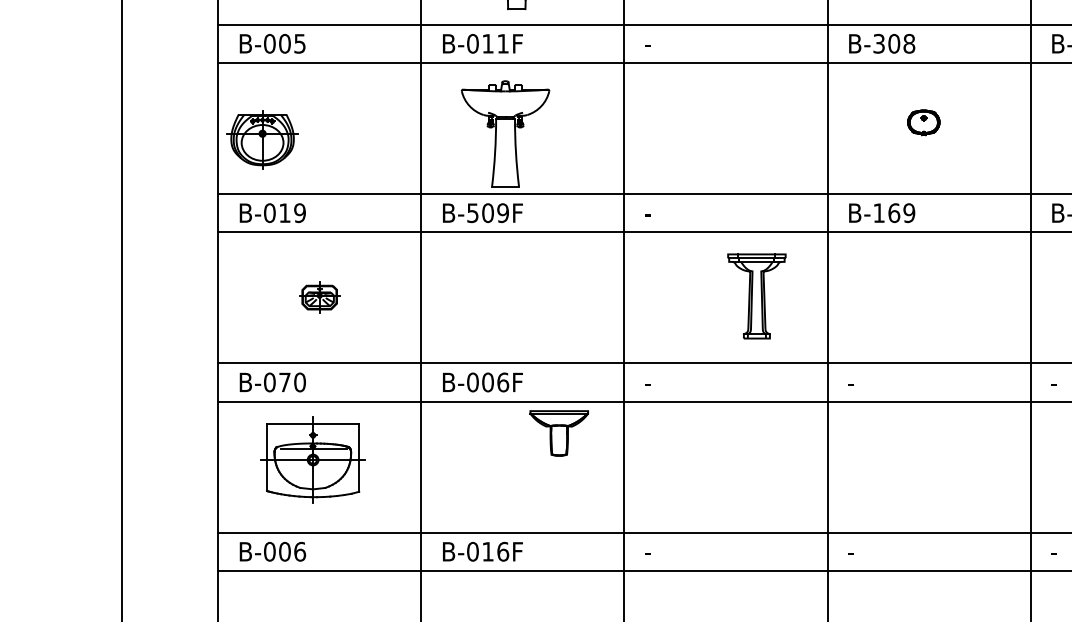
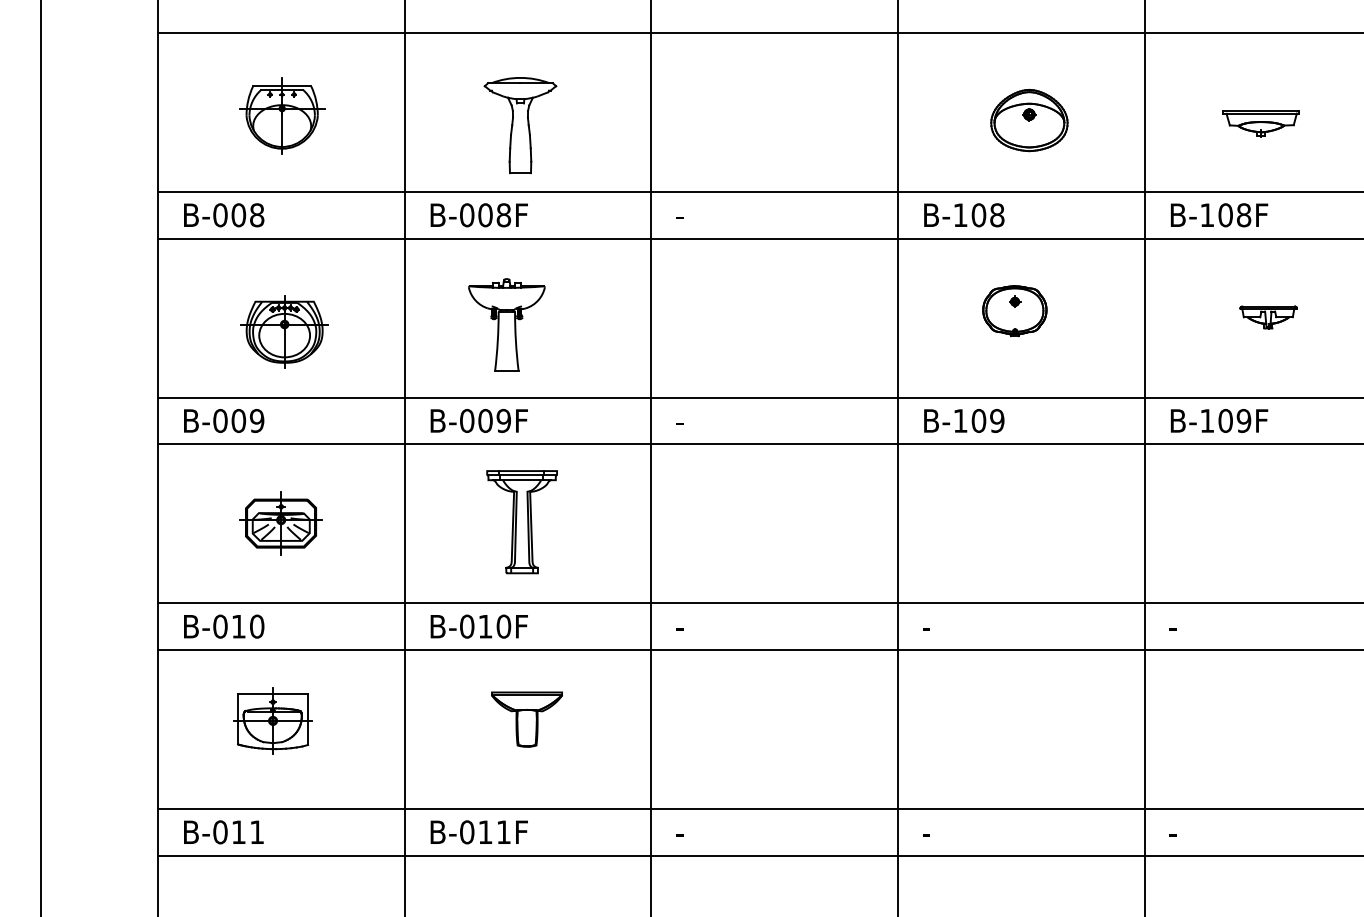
text: (300, 44) -> (257, 215), B-005 -> B-008
text: (495, 44) -> (494, 215), B-011F -> B-008F
text: (879, 44) -> (960, 215), B-308 -> B-108
part: (923, 123) -> (1014, 311), size x1.67
part: (505, 133) -> (506, 324), size x0.71
part: (262, 139) -> (284, 331), moved
text: (284, 212) -> (238, 420), B-019 -> B-009
text: (893, 212) -> (978, 420), B-169 -> B-109
text: (473, 213) -> (467, 421), B-509F -> B-009F
part: (756, 296) -> (521, 522), moved
part: (319, 297) -> (280, 523), size x1.67
text: (284, 382) -> (238, 626), B-070 -> B-010
text: (495, 382) -> (494, 626), B-006F -> B-010F
part: (558, 433) -> (526, 719), moved
part: (312, 459) -> (272, 720), size x0.62
text: (292, 551) -> (247, 832), B-006 -> B-011
text: (502, 551) -> (503, 832), B-016F -> B-011F

